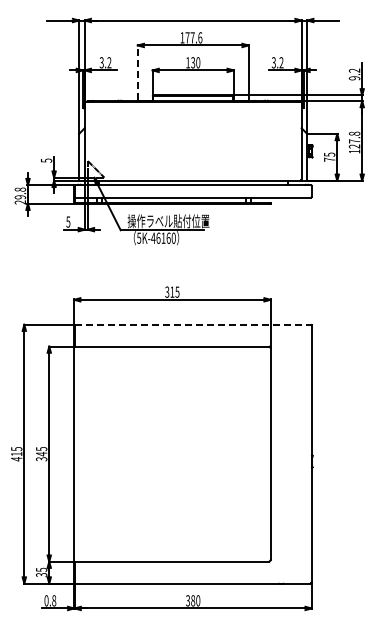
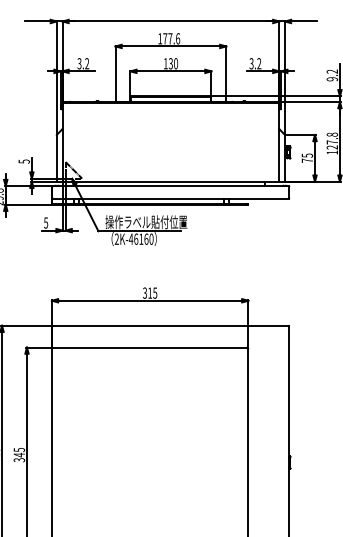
line: (137, 72) -> (115, 73), dashed -> solid
text: (139, 237) -> (117, 238), 5K-46160 -> 2K-46160
line: (193, 324) -> (171, 325), dashed -> solid

